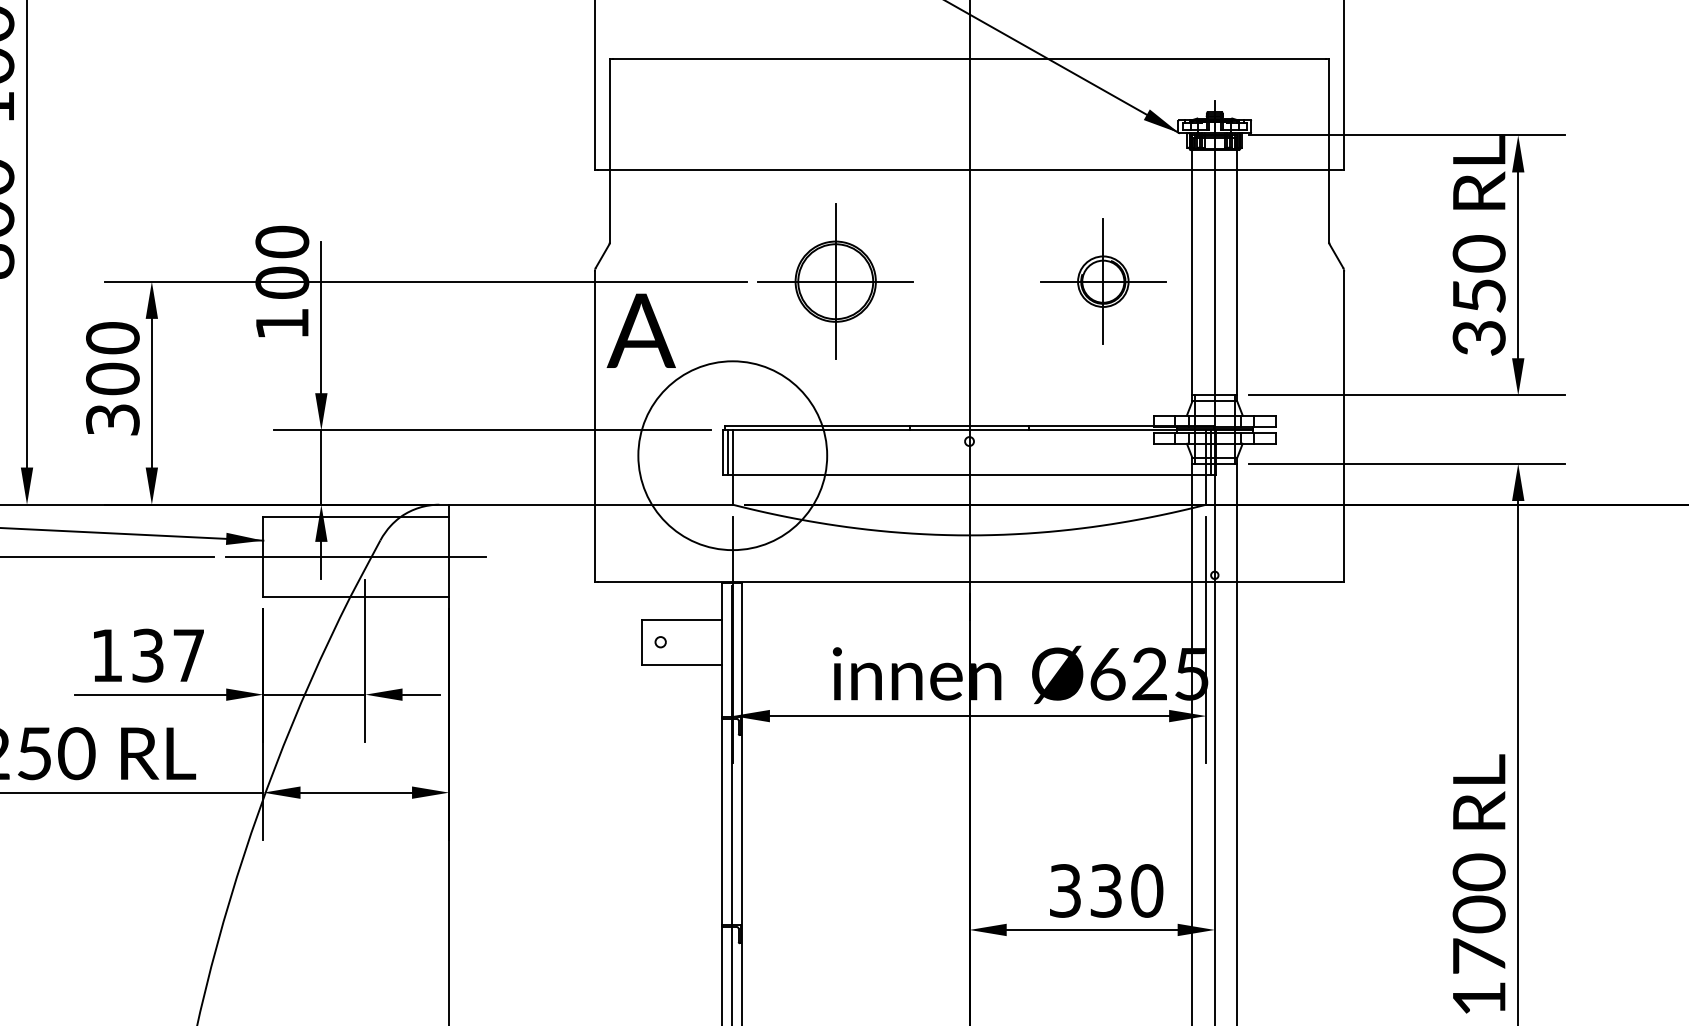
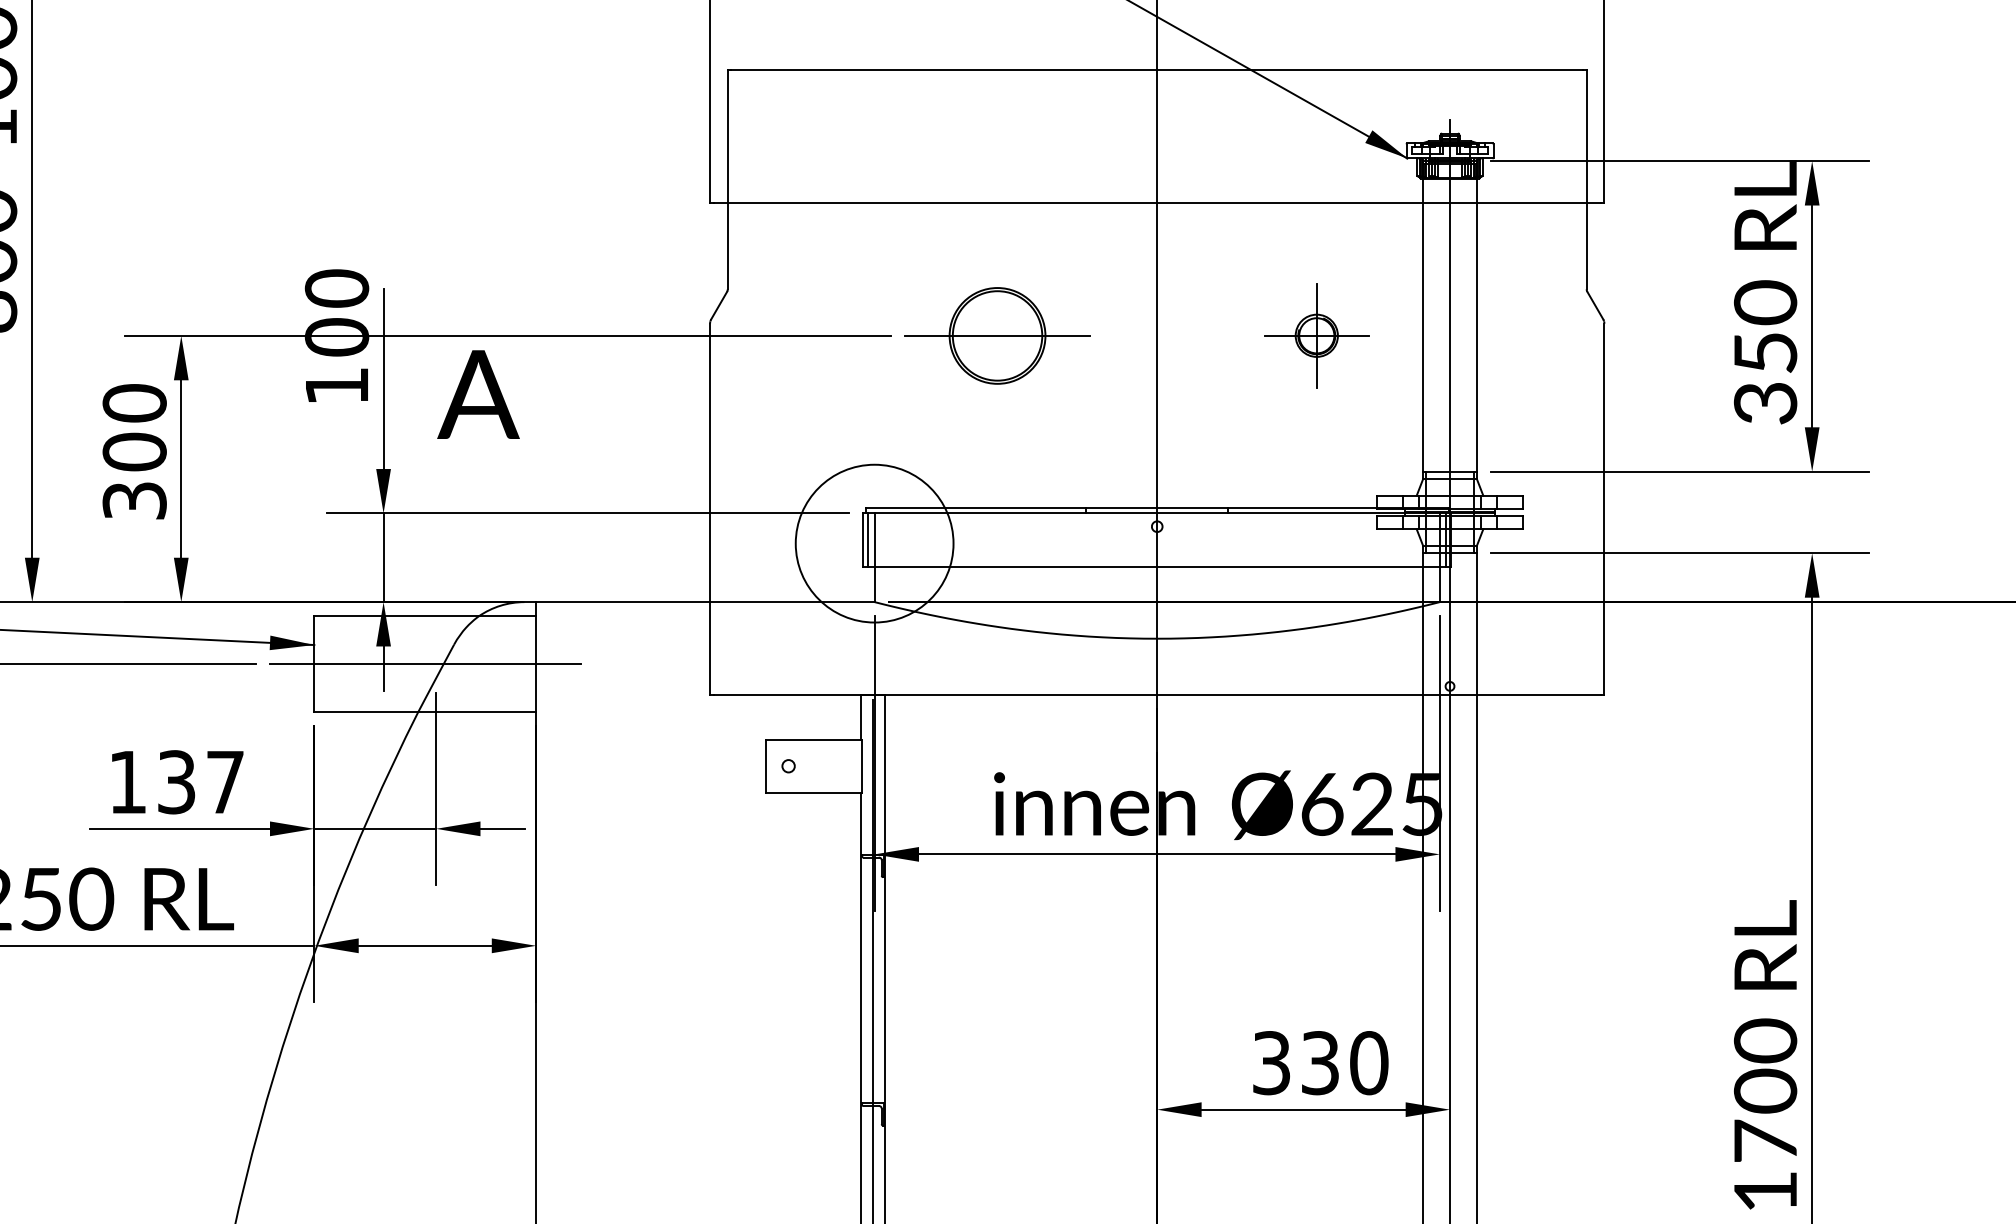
line: (835, 281) -> (997, 335), removed
part: (1102, 281) -> (1316, 335), size x0.7
text: (641, 330) -> (478, 394), moved
circle: (732, 455) -> (874, 543), size x0.7

